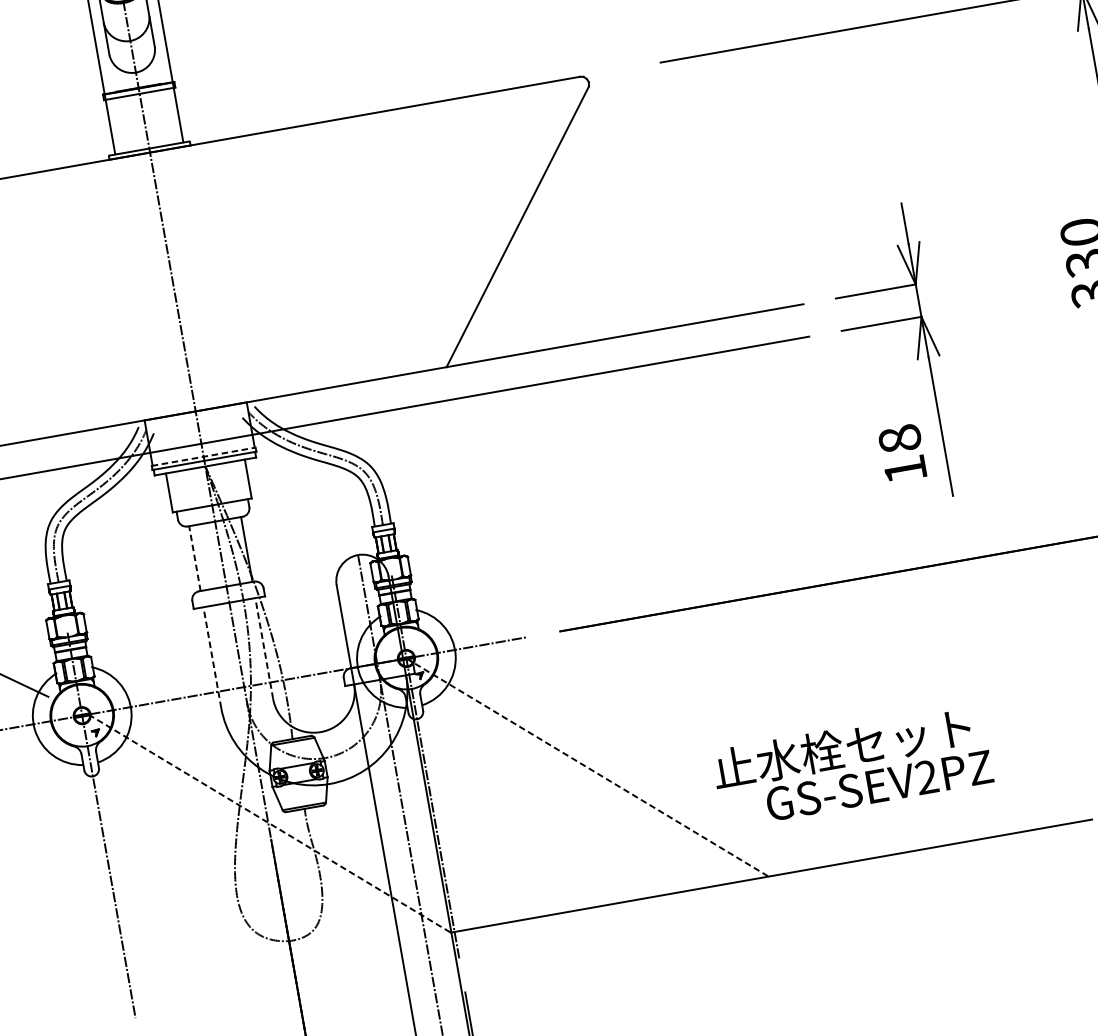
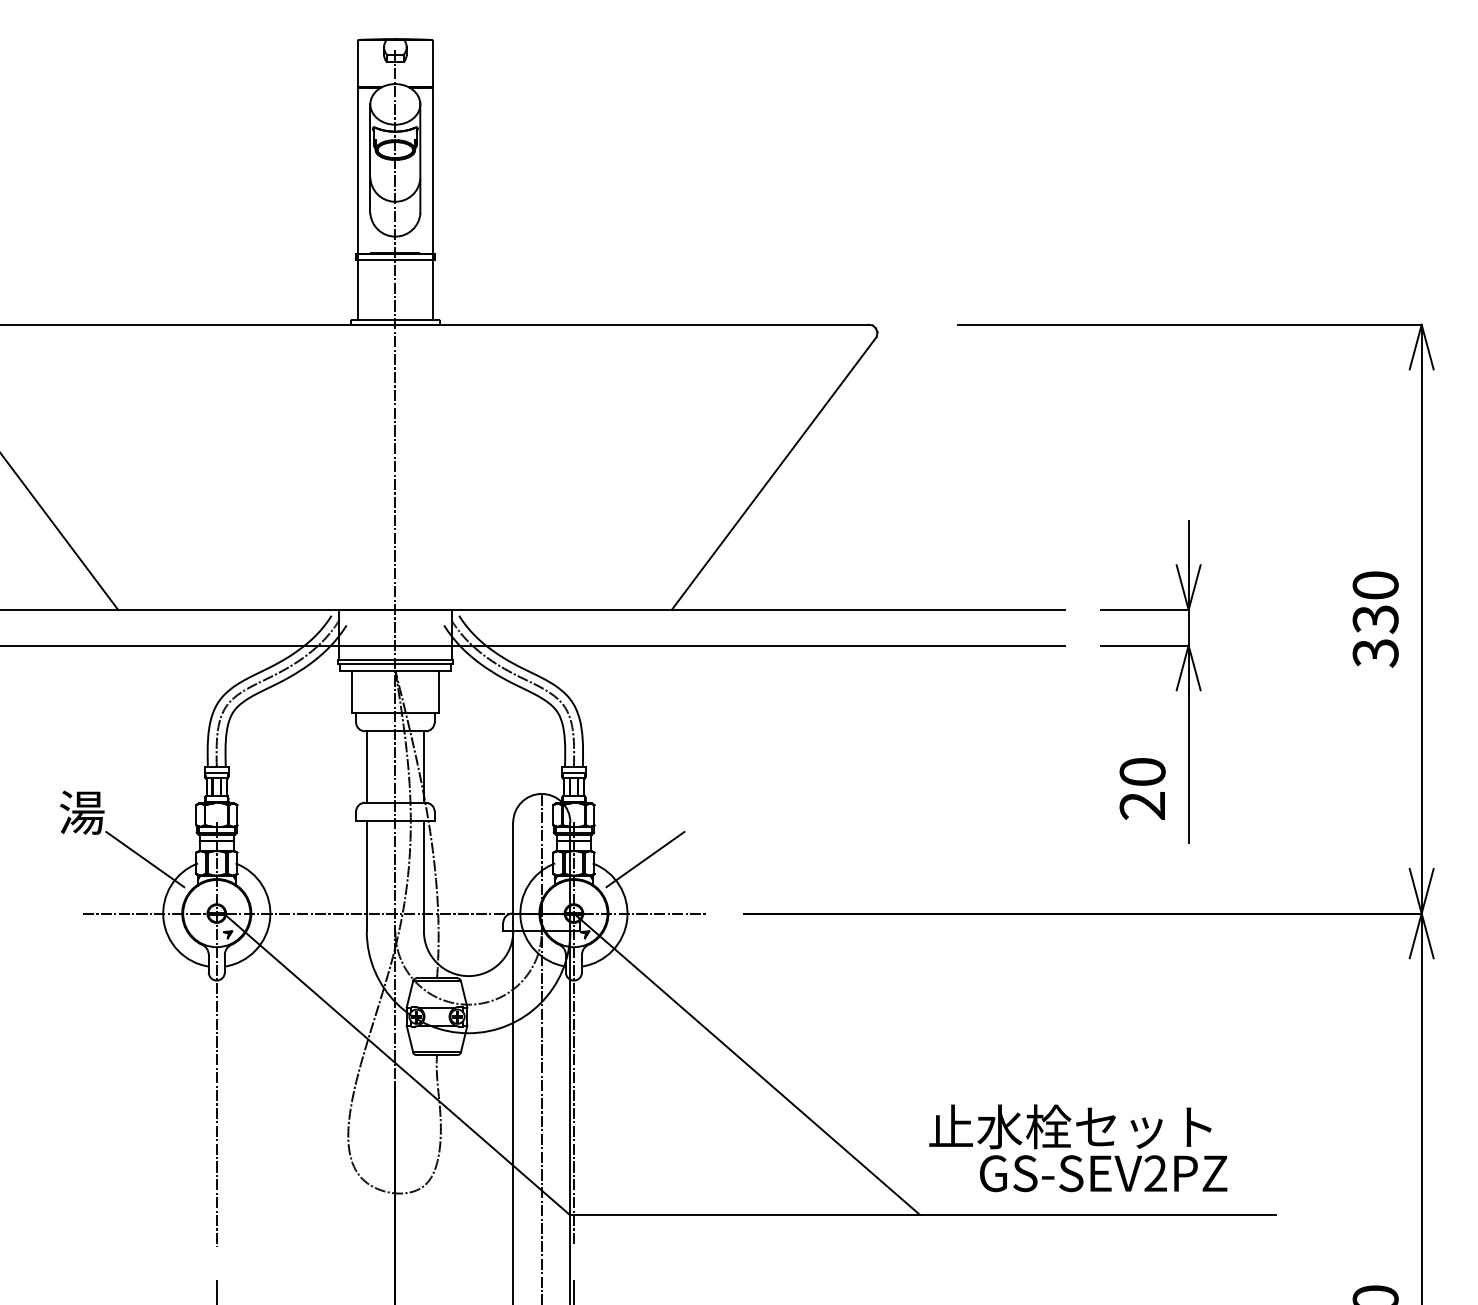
text: (902, 453) -> (1142, 788), 18 -> 20
line: (203, 456) -> (395, 659), dashed -> solid
line: (194, 559) -> (366, 767), dashed -> solid
line: (462, 597) -> (645, 859), added
line: (263, 648) -> (423, 875), dashed -> solid
line: (212, 657) -> (366, 875), dashed -> solid
text: (852, 766) -> (1078, 1148), moved
line: (588, 767) -> (747, 1064), dashed -> solid
line: (270, 823) -> (397, 1064), dashed -> solid

